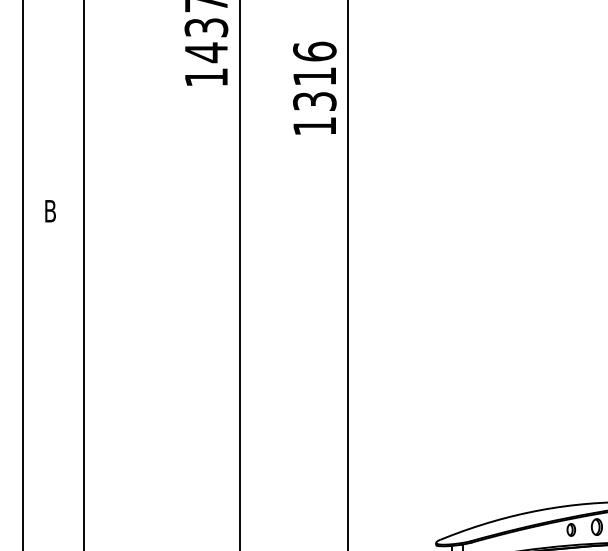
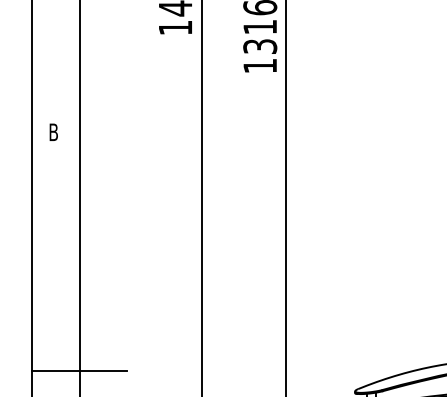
line: (83, 516) -> (79, 370), added

